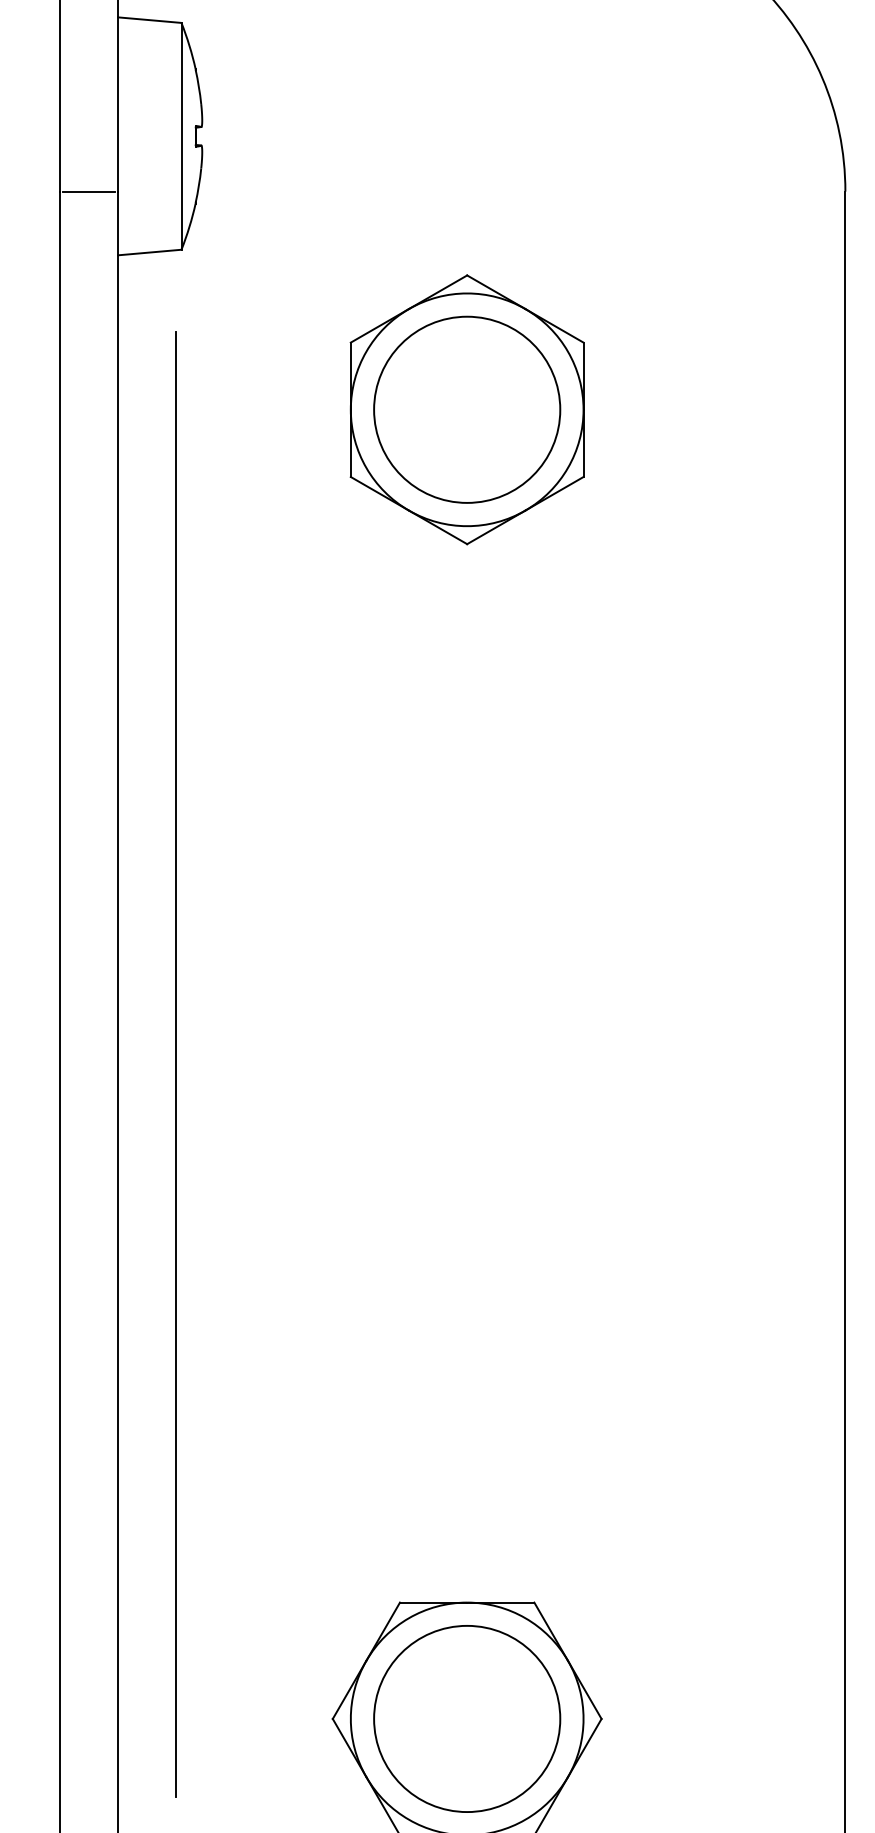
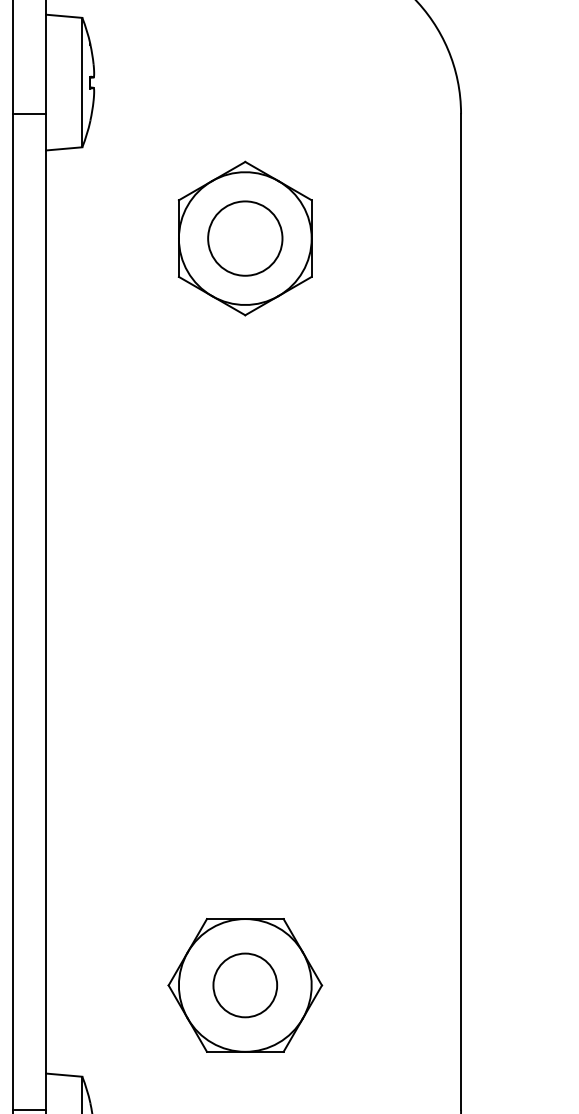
circle: (467, 409) -> (245, 238), size x0.7
line: (176, 1065) -> (79, 612), removed
circle: (467, 1719) -> (245, 985), size x0.6

